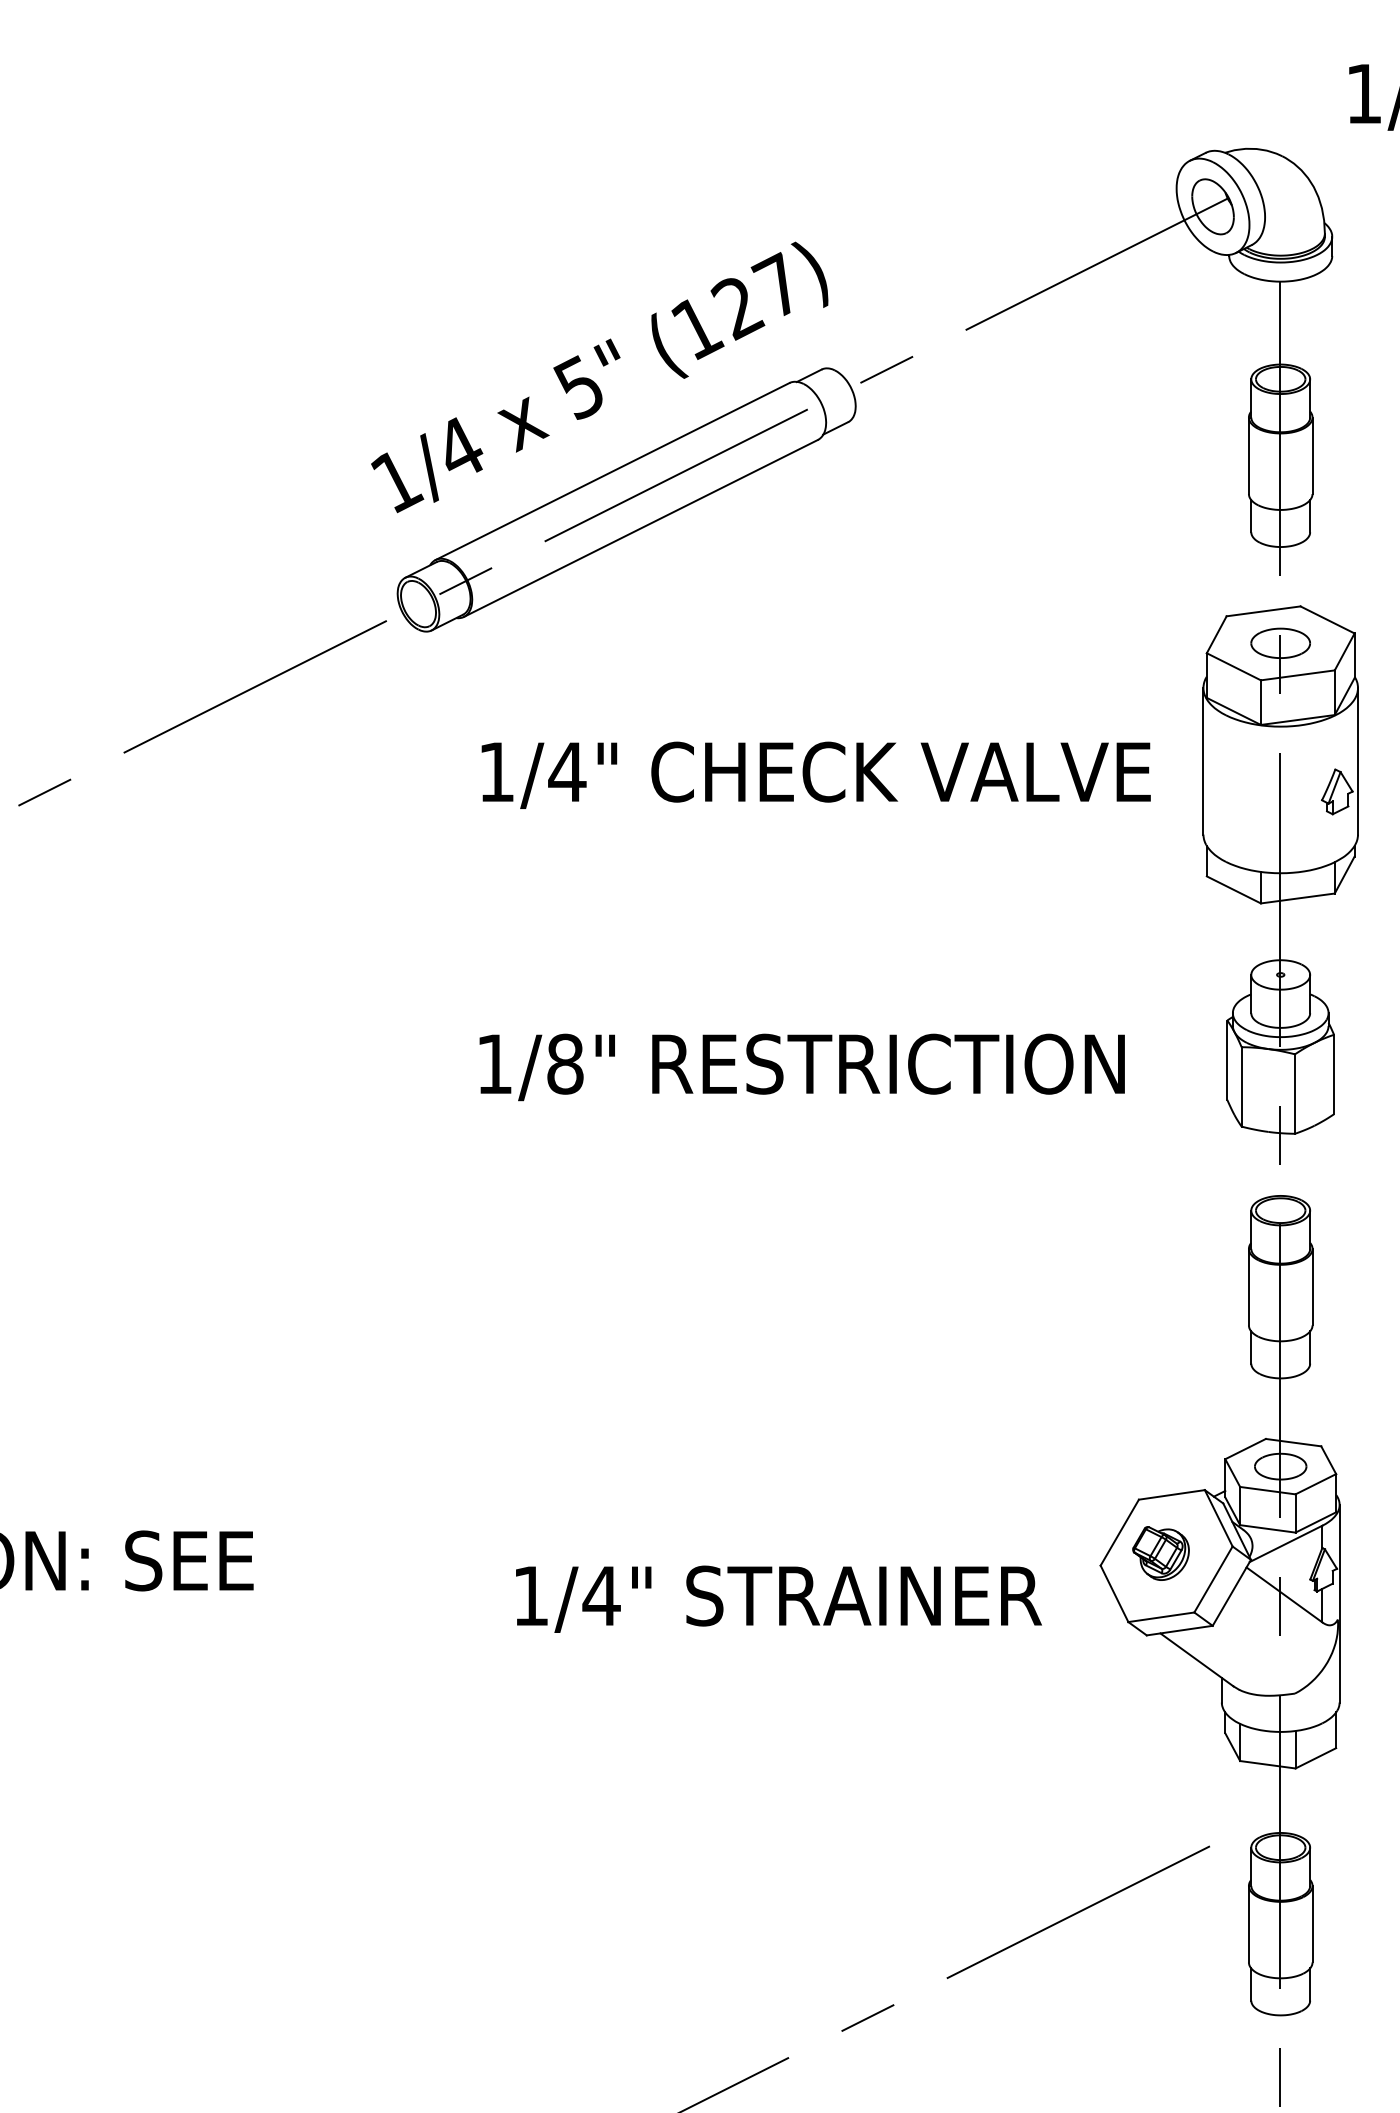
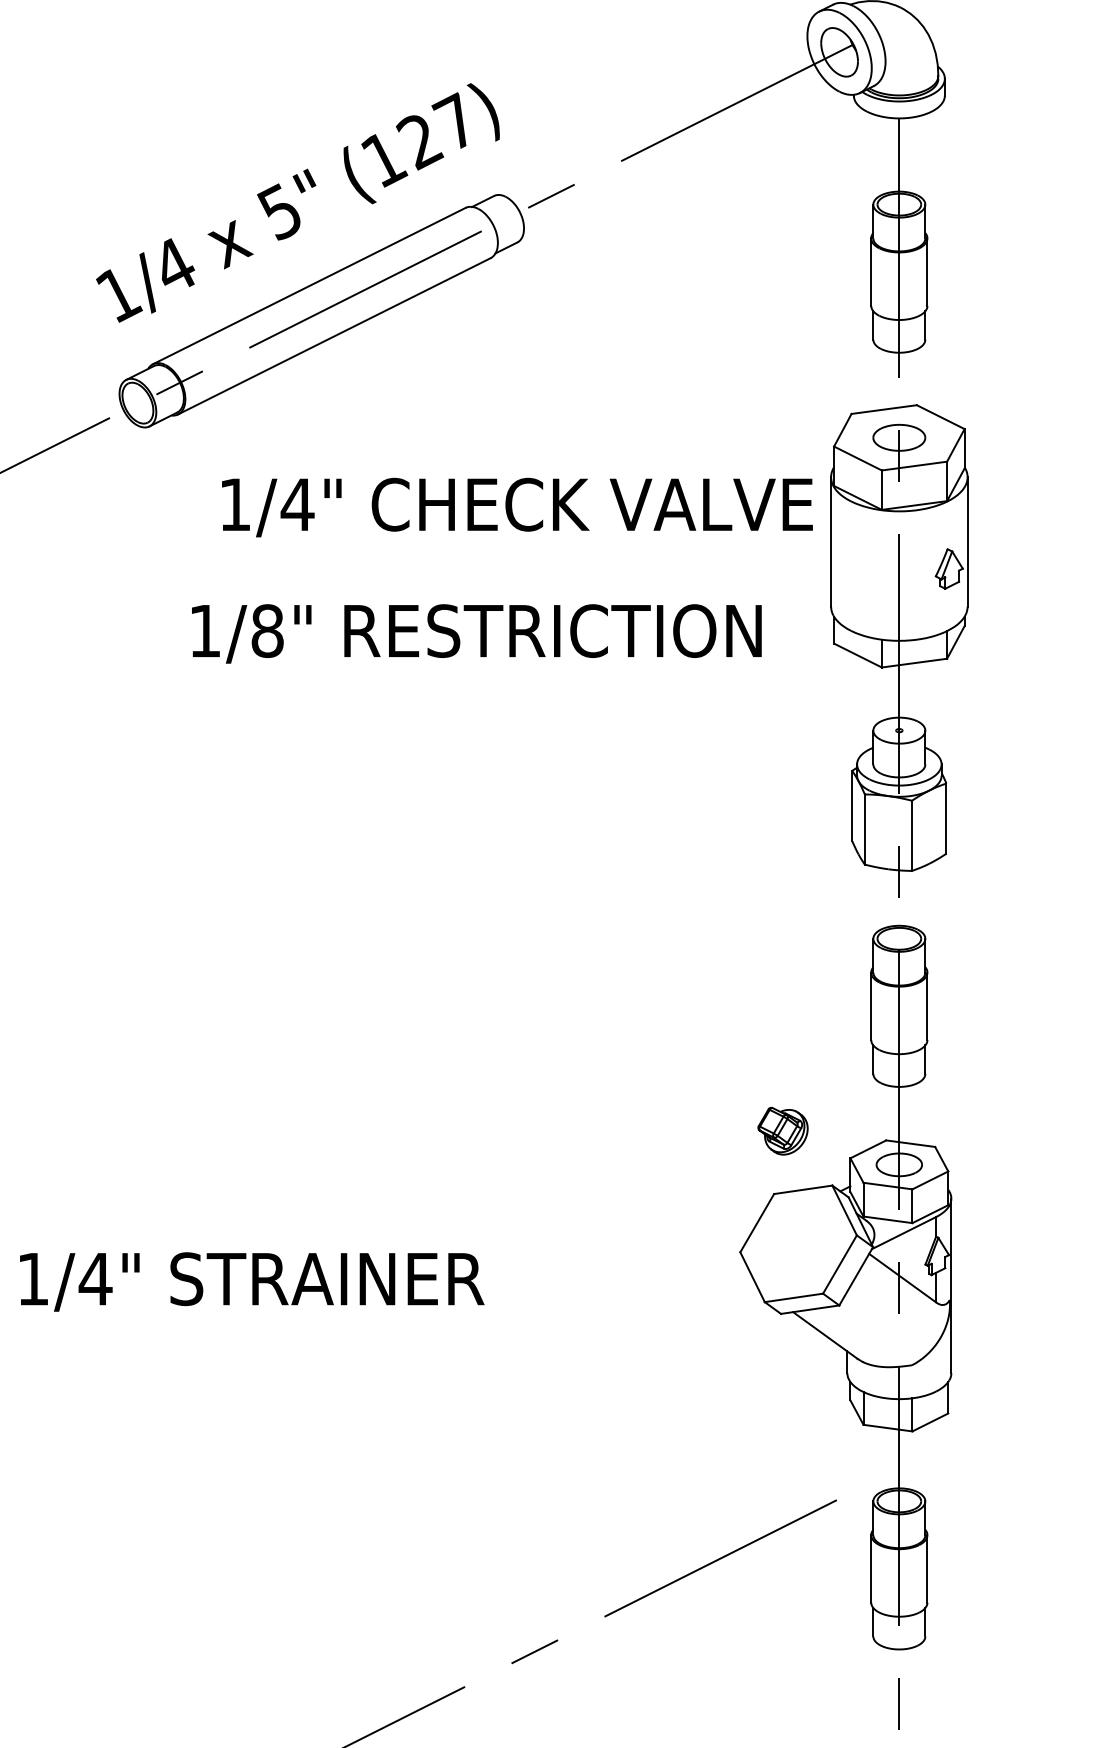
text: (815, 774) -> (516, 506), moved
text: (801, 1067) -> (476, 633), moved
part: (1160, 1553) -> (782, 1131), moved
text: (778, 1598) -> (251, 1281), moved

